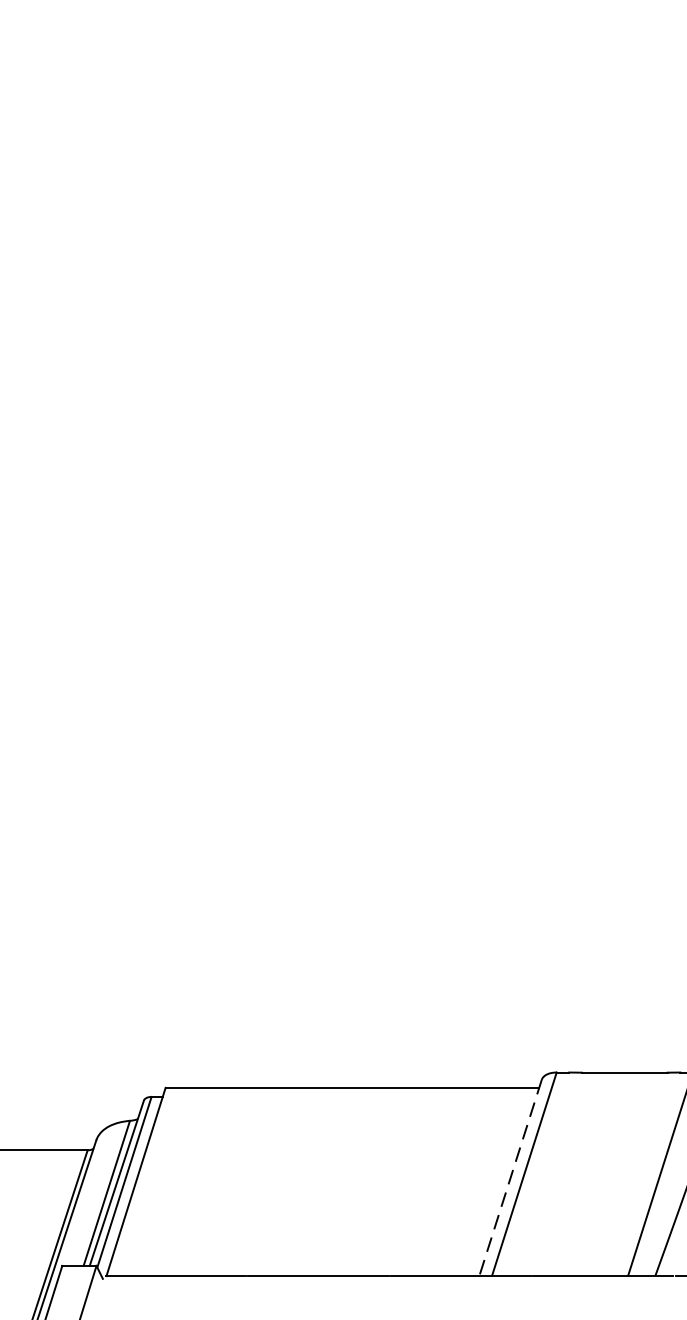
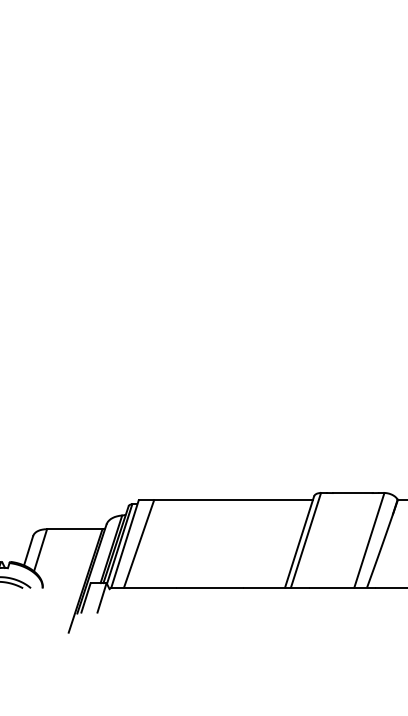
line: (510, 1178) -> (299, 542), dashed -> solid
line: (167, 1180) -> (139, 543), added

